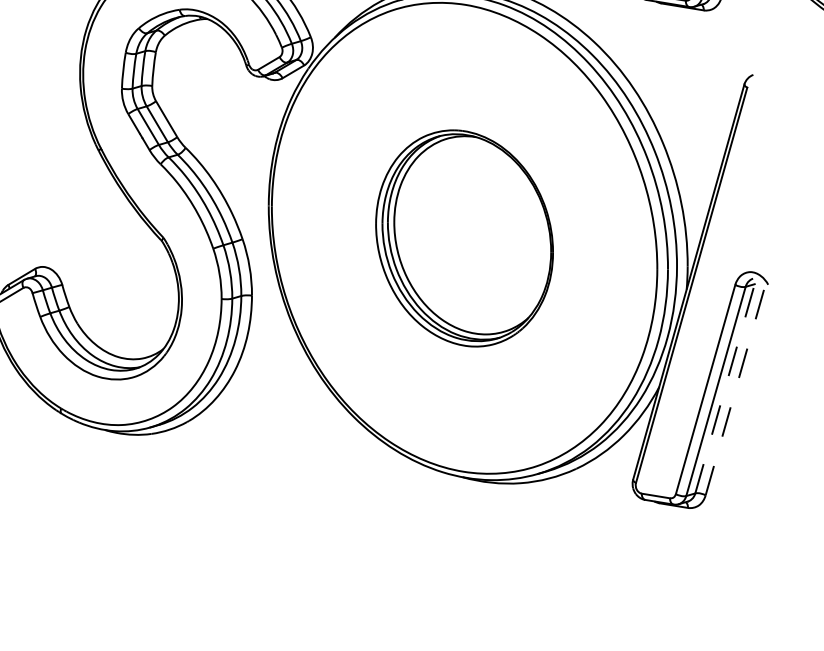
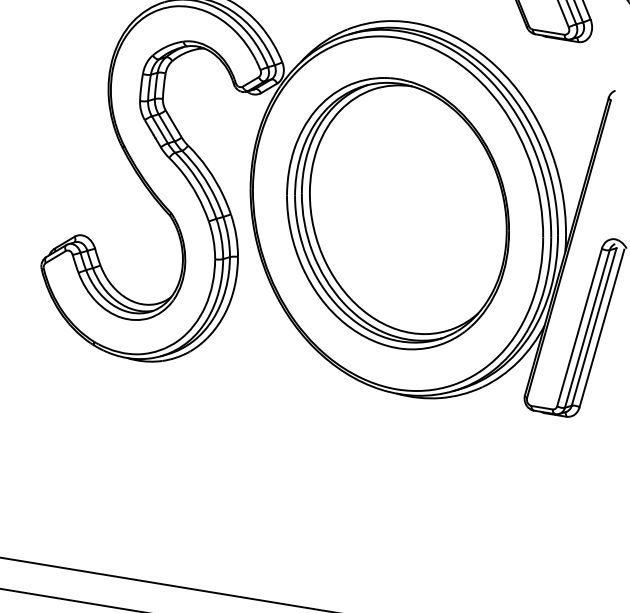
part: (463, 238) -> (397, 213), size x1.67
line: (725, 389) -> (594, 327), dashed -> solid
line: (734, 390) -> (601, 328), dashed -> solid

